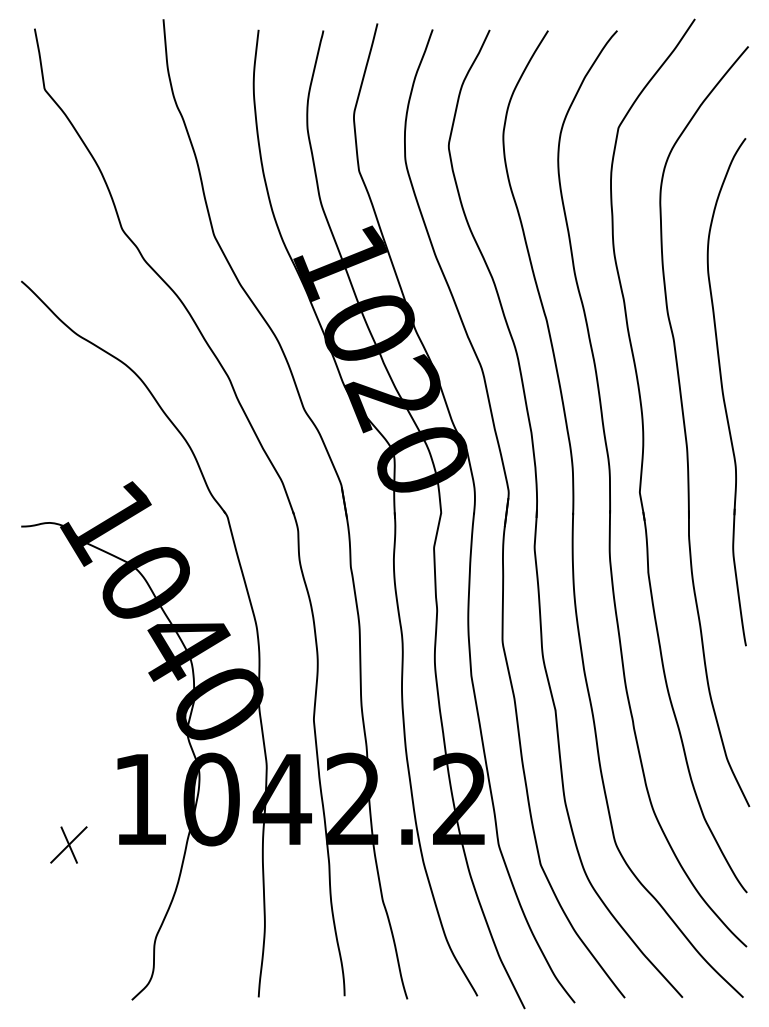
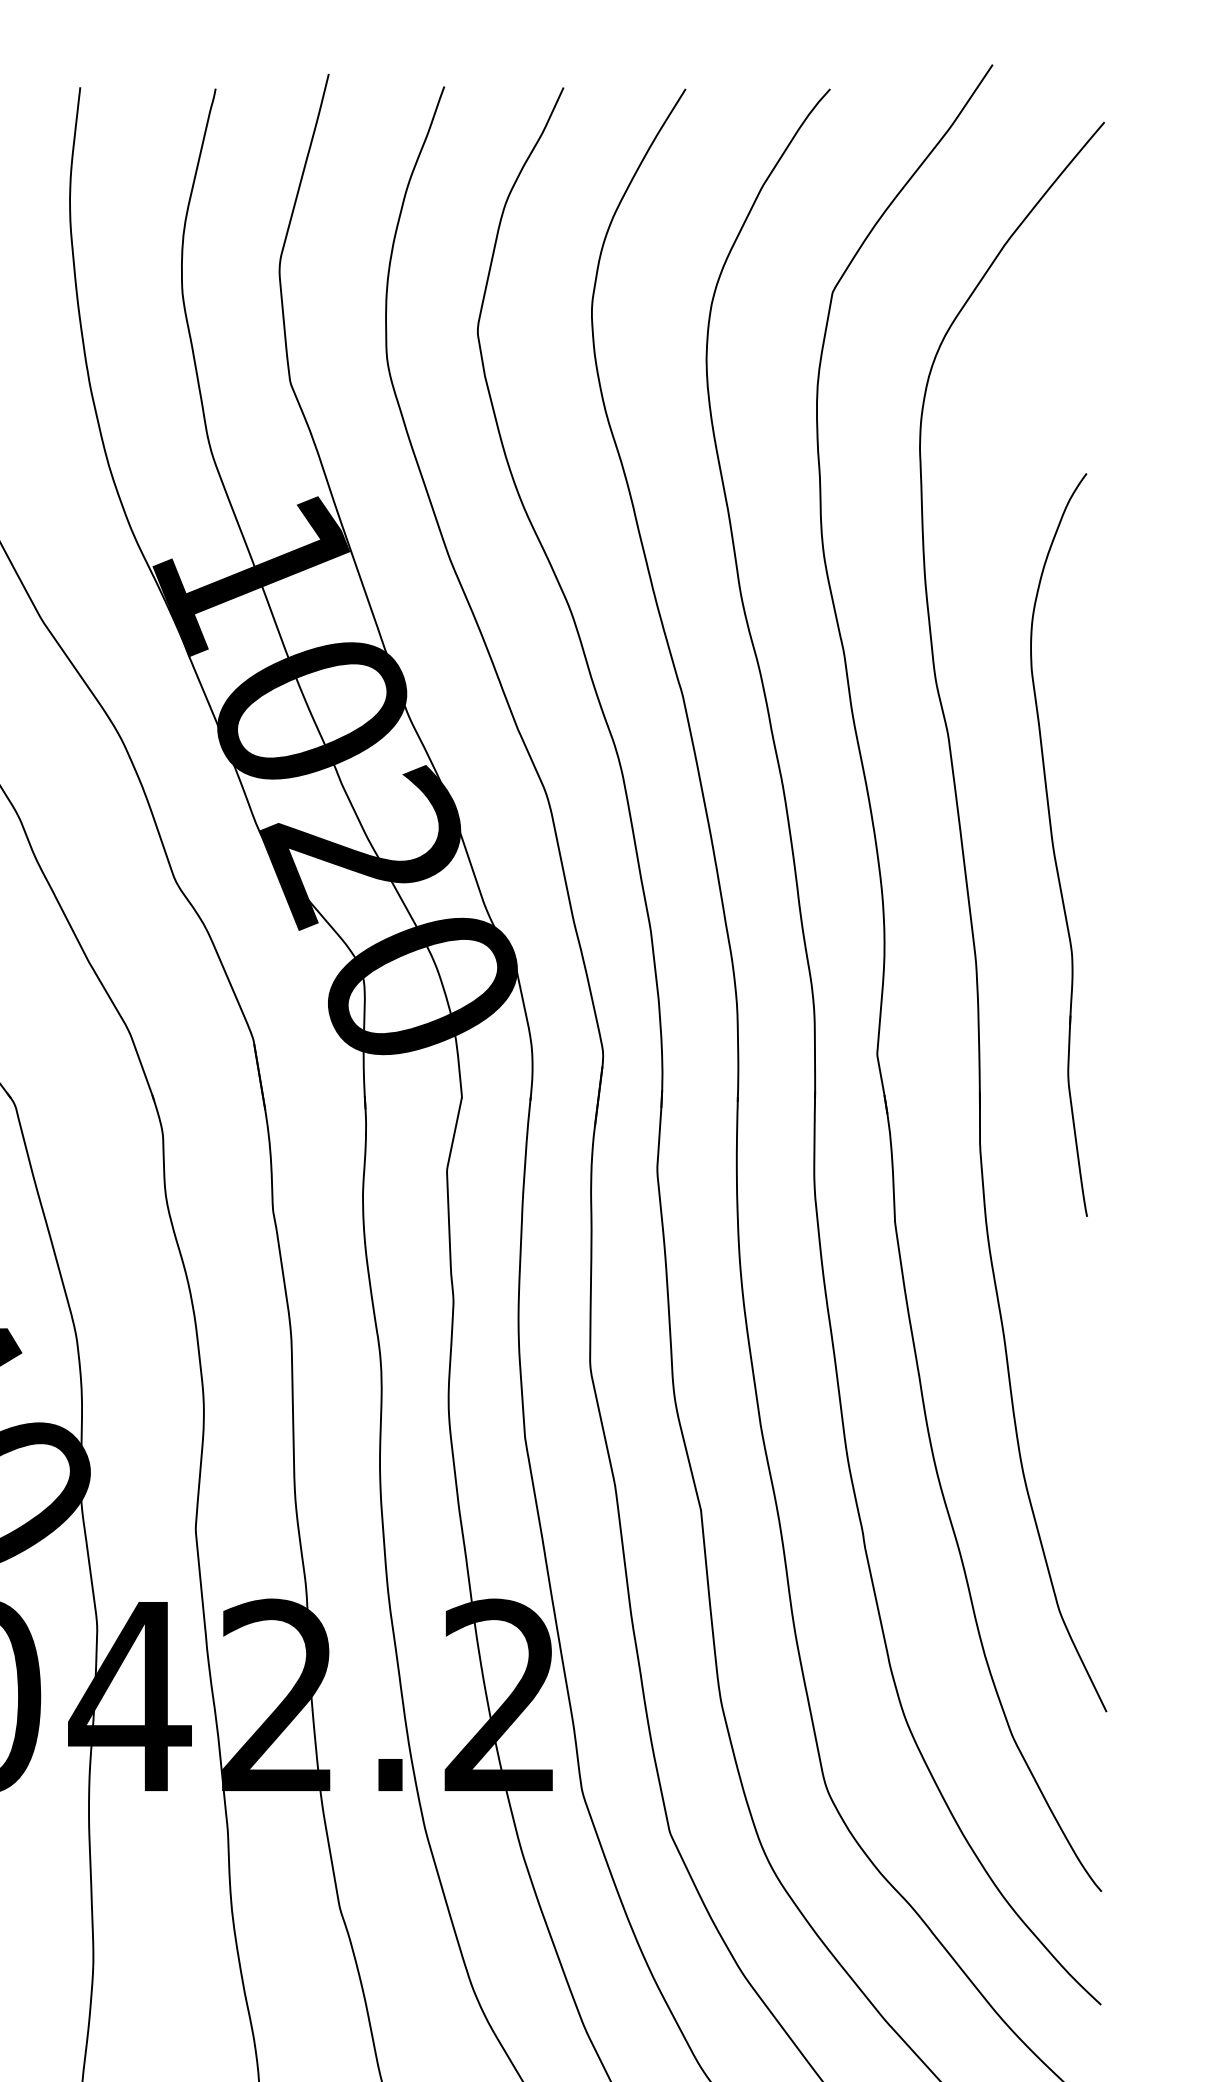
part: (726, 392) -> (1058, 845), size x0.7

